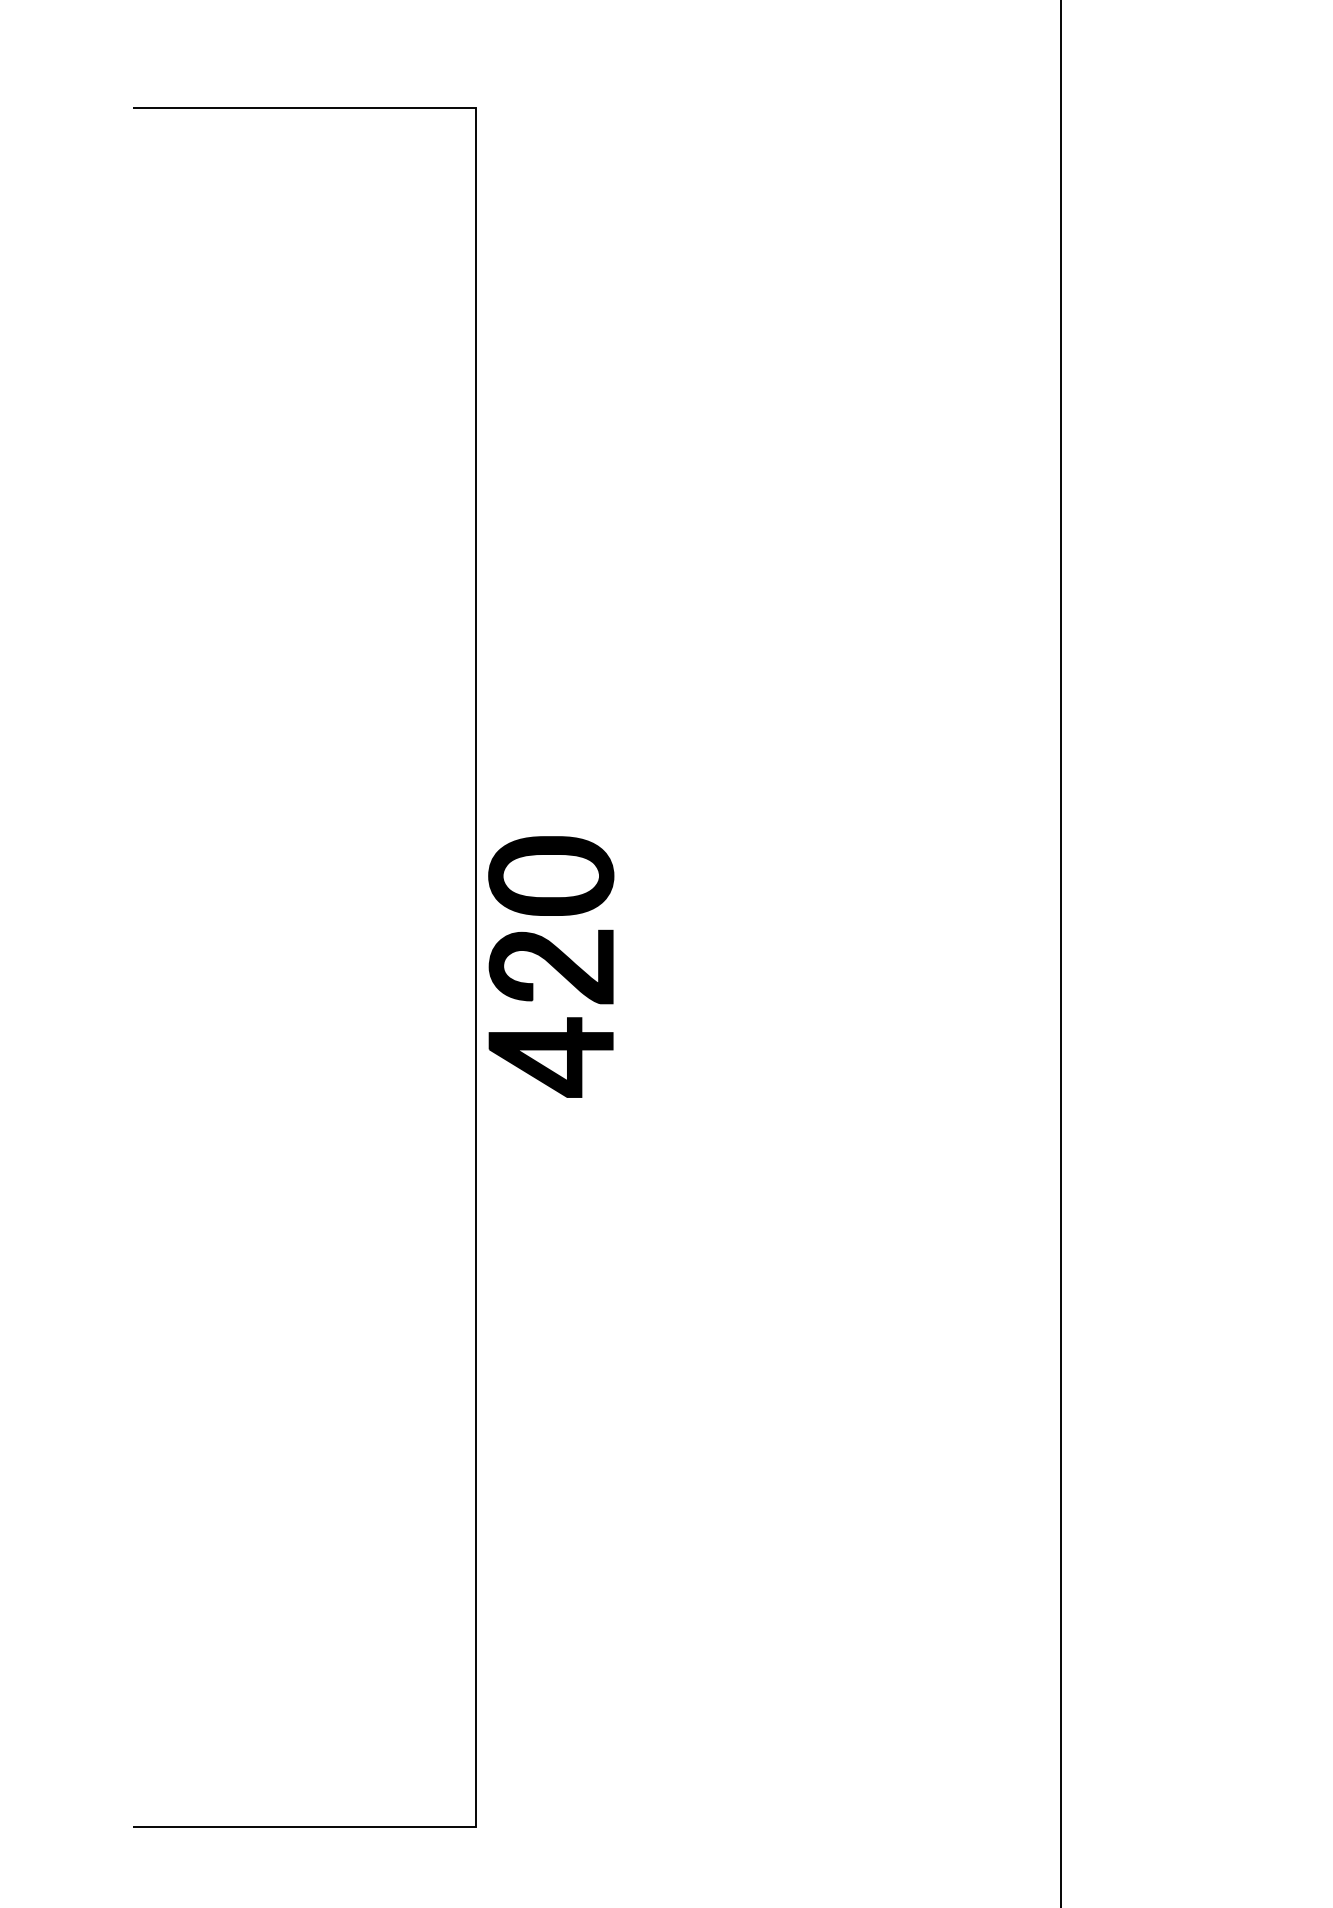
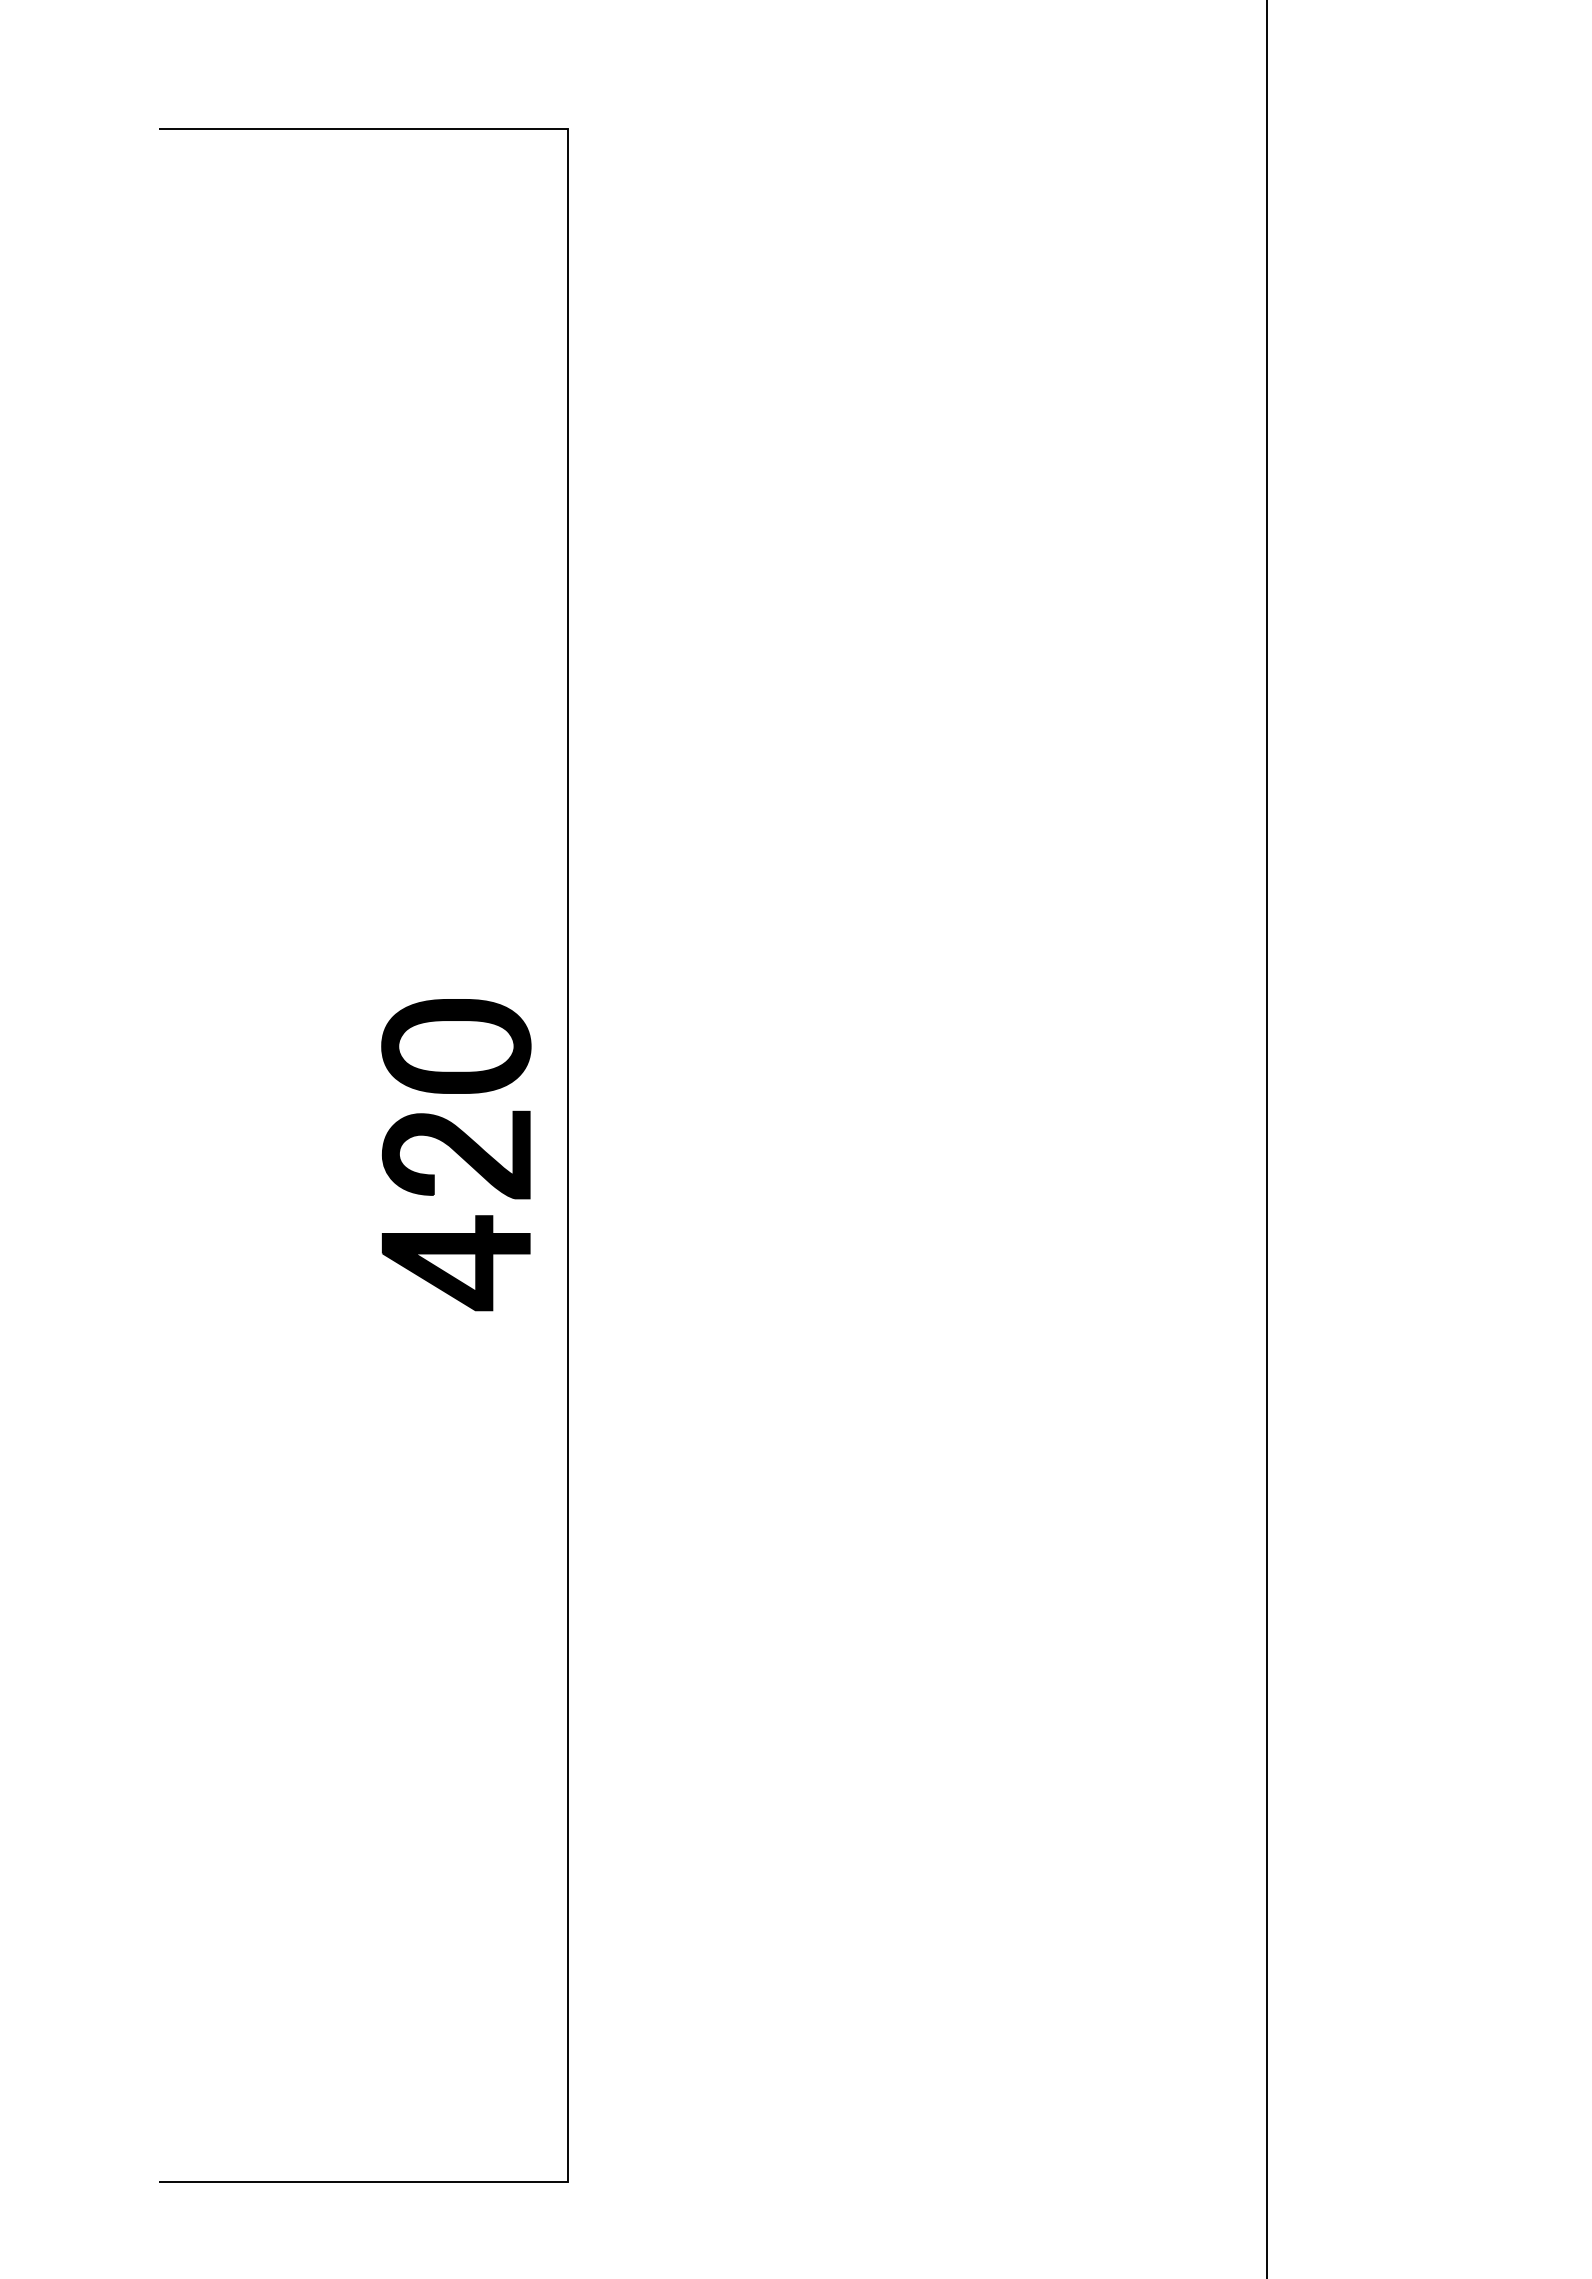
part: (551, 967) -> (456, 1155), moved

